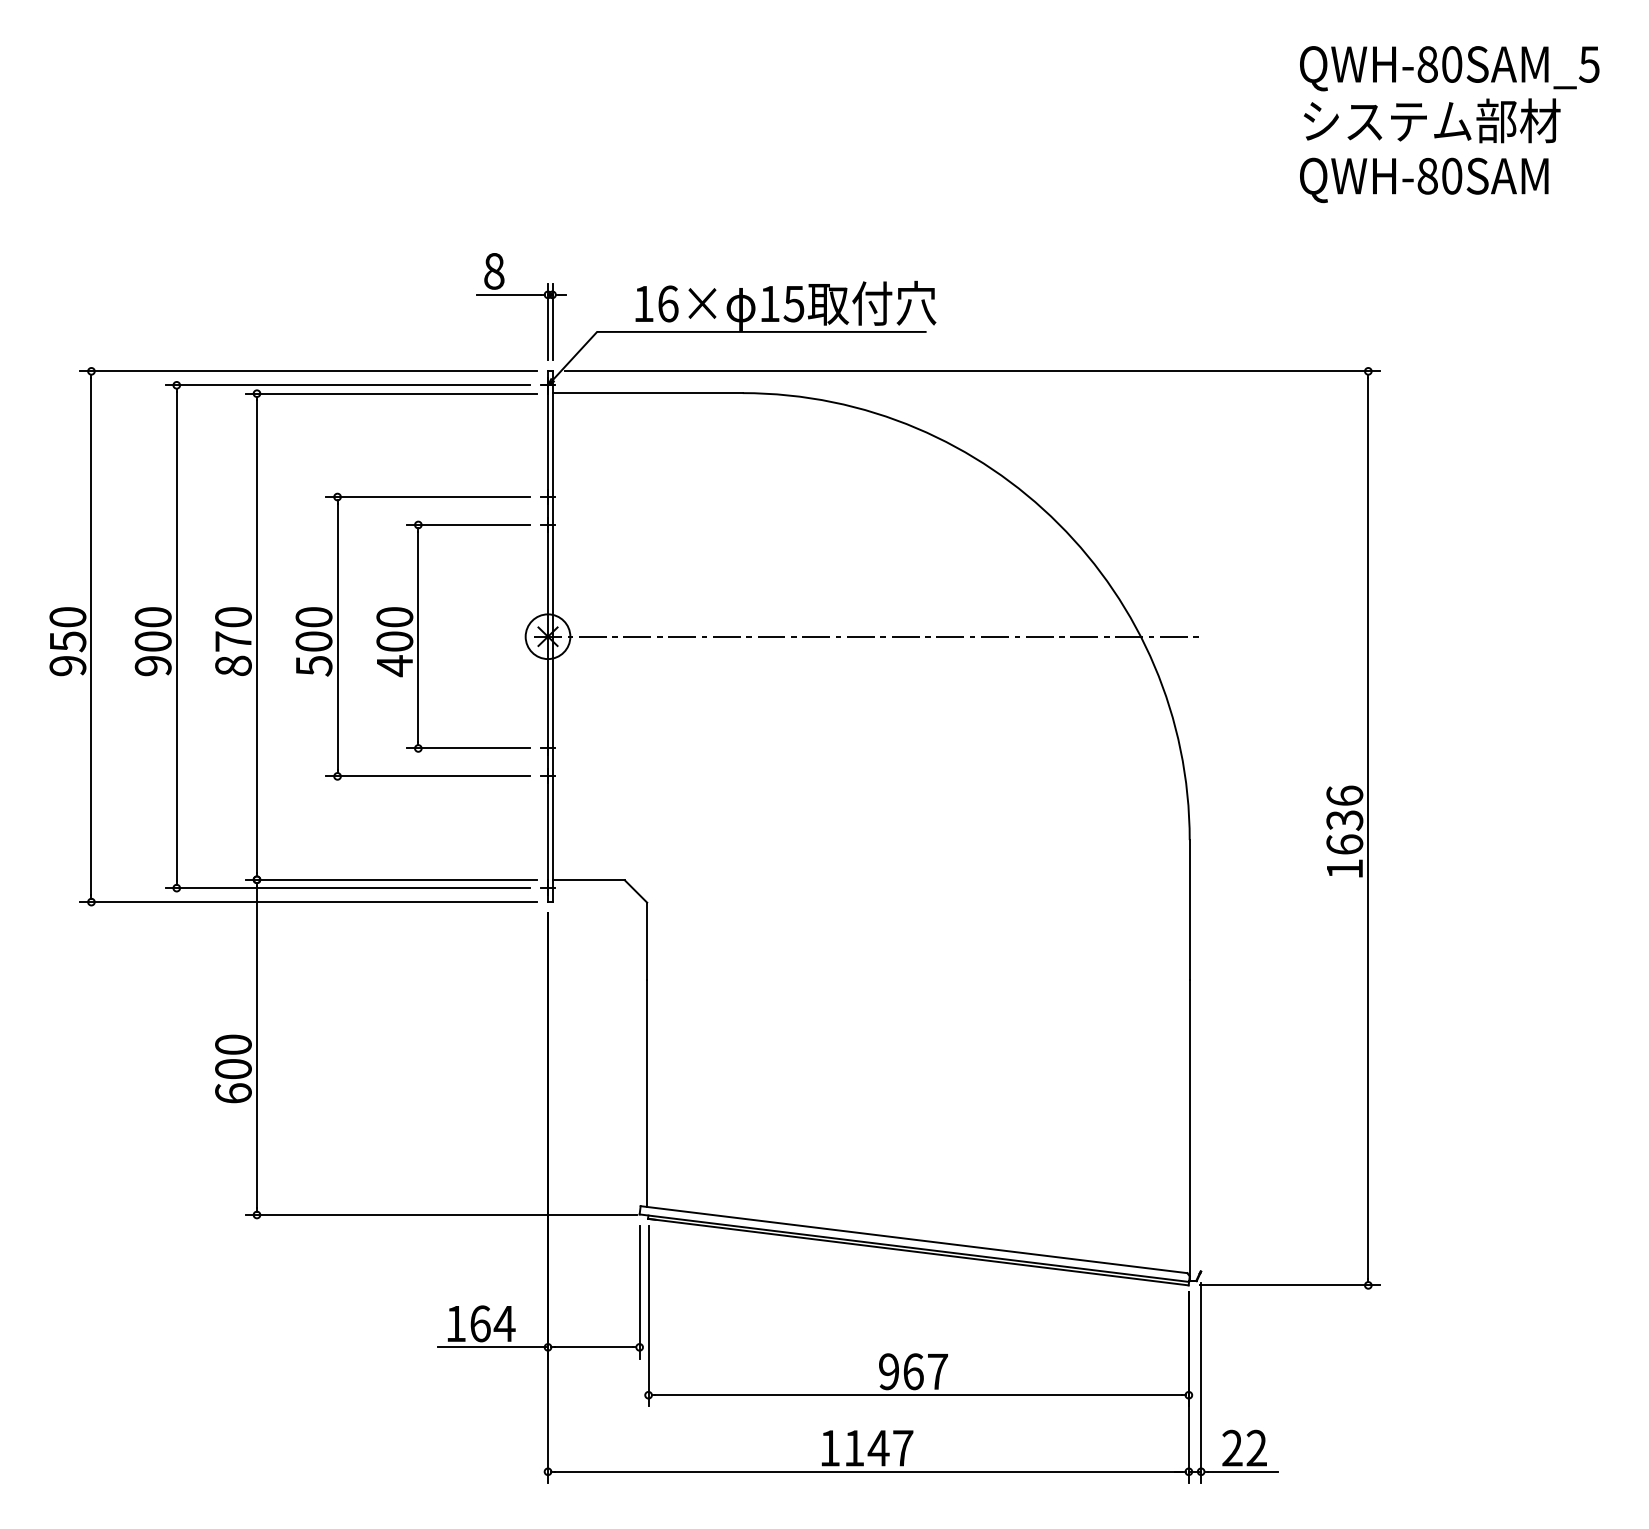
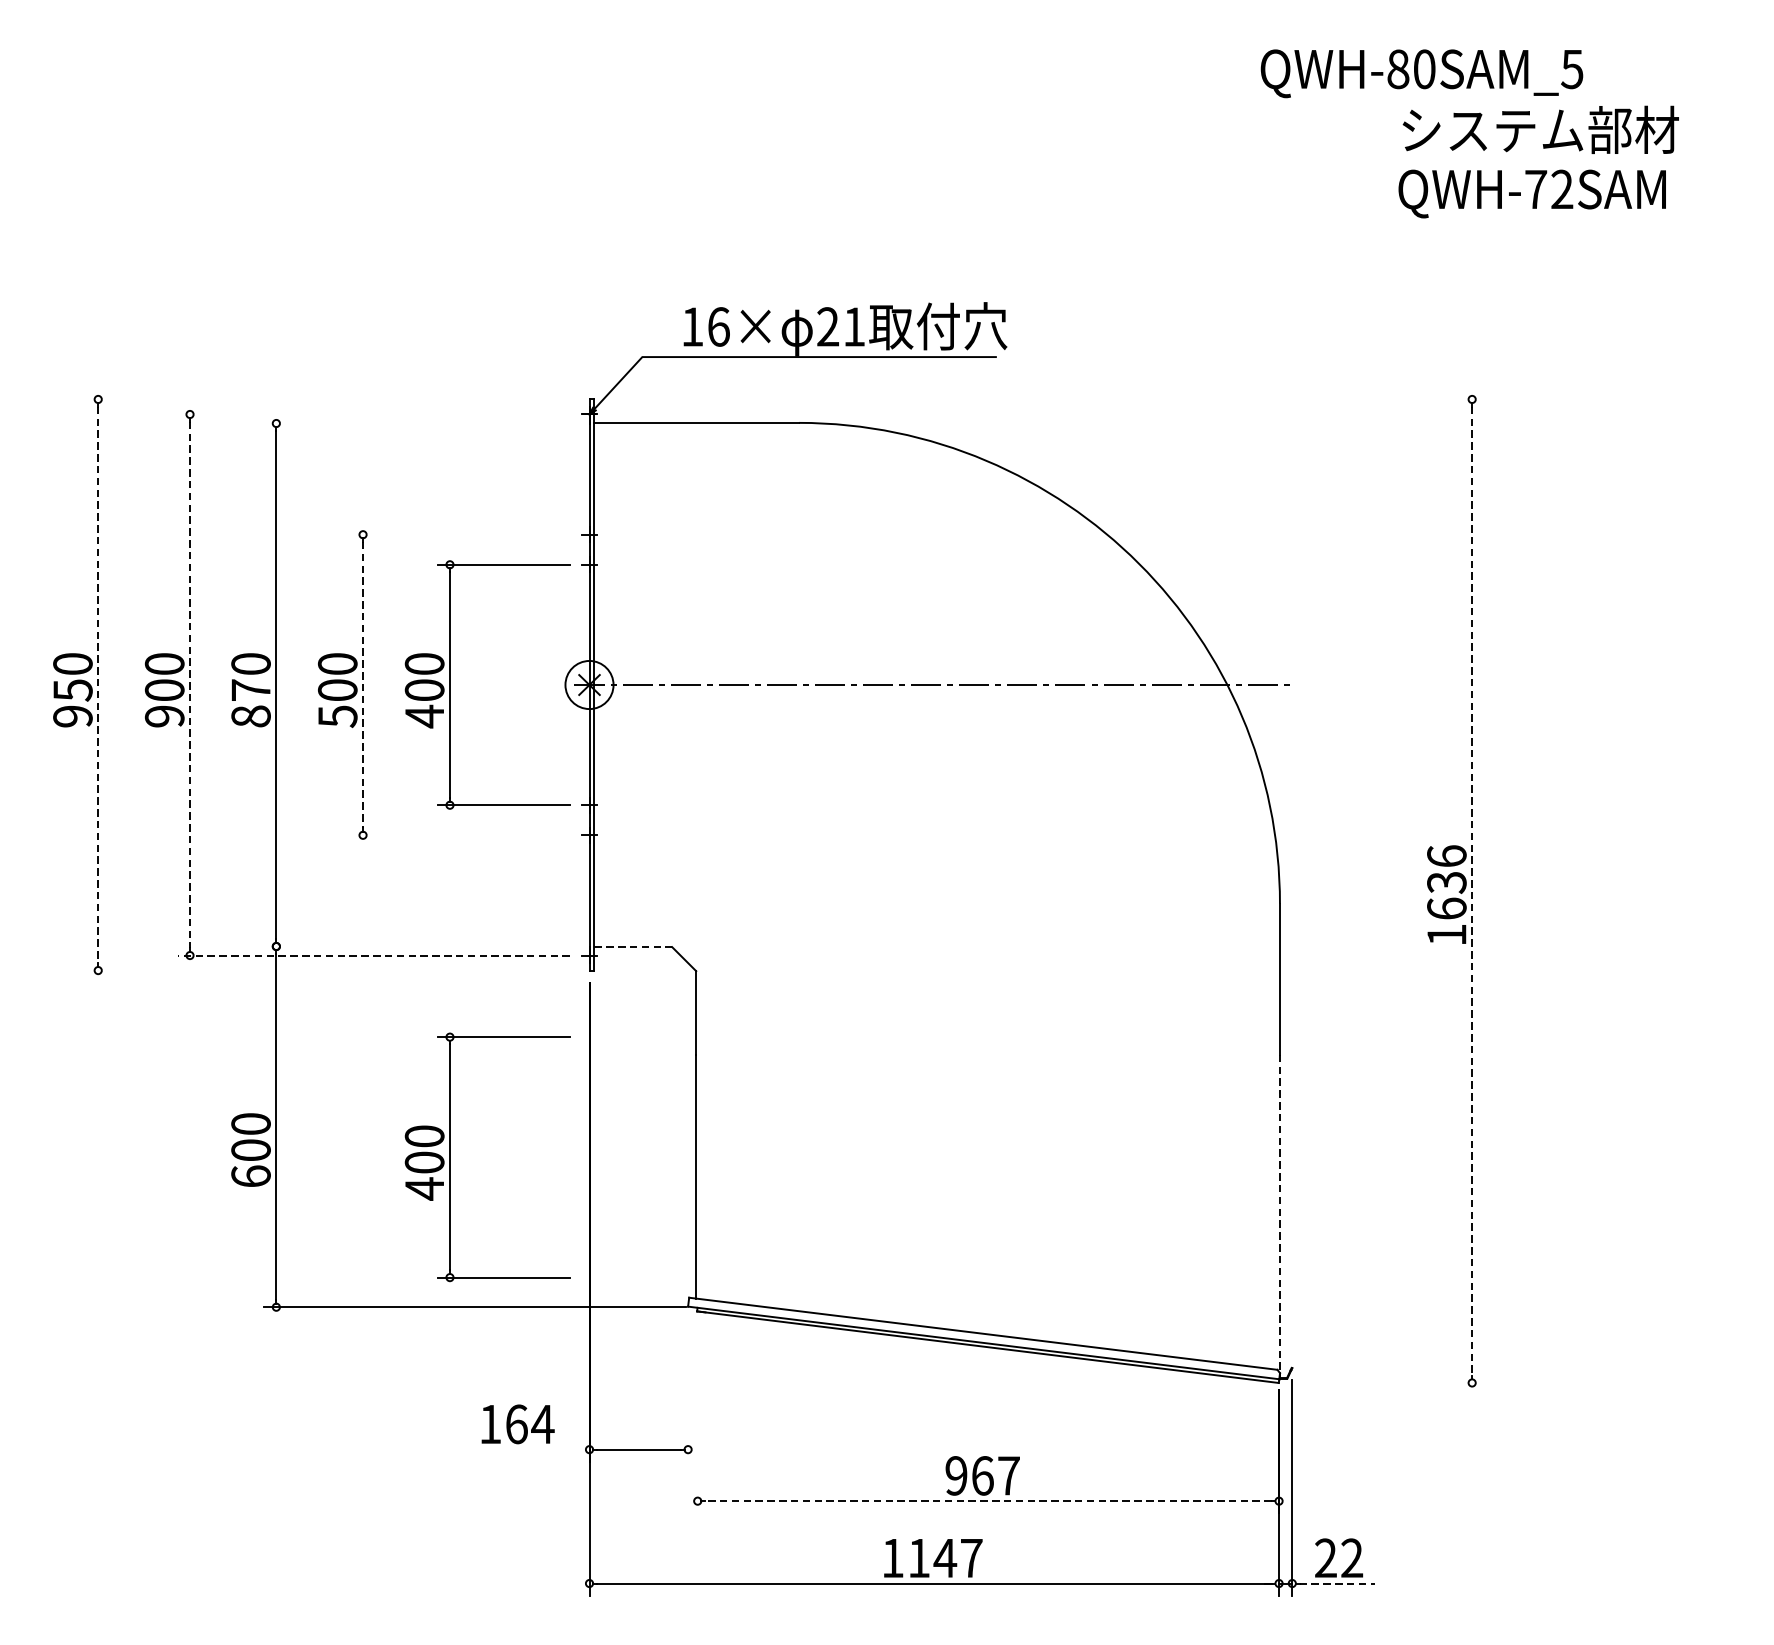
text: (1449, 68) -> (1421, 73), moved
text: (1439, 175) -> (1548, 188), QWH-80SAM -> QWH-72SAM
part: (521, 295) -> (560, 317), removed
text: (781, 303) -> (840, 326), 15 -> 21
line: (308, 371) -> (331, 399), removed
line: (971, 371) -> (1045, 399), removed
line: (347, 385) -> (373, 414), removed
line: (390, 393) -> (420, 423), removed
line: (427, 497) -> (459, 535), removed
line: (91, 636) -> (98, 684), solid -> dashed
line: (176, 636) -> (189, 684), solid -> dashed
line: (337, 636) -> (362, 684), solid -> dashed
line: (427, 776) -> (459, 835), removed
line: (1368, 828) -> (1472, 891), solid -> dashed
line: (390, 879) -> (420, 946), removed
line: (589, 880) -> (634, 947), solid -> dashed
line: (347, 888) -> (373, 955), solid -> dashed
line: (308, 902) -> (331, 970), removed
part: (418, 1075) -> (450, 1157), added
line: (1189, 1128) -> (1279, 1214), solid -> dashed
line: (1289, 1285) -> (1387, 1383), removed
line: (639, 1291) -> (687, 1389), removed
line: (648, 1316) -> (697, 1416), removed
line: (493, 1347) -> (530, 1449), removed
line: (918, 1395) -> (988, 1501), solid -> dashed
line: (1243, 1471) -> (1337, 1583), solid -> dashed

